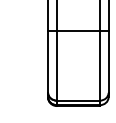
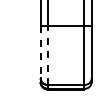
line: (47, 62) -> (40, 52), solid -> dashed
line: (57, 65) -> (48, 55), solid -> dashed

